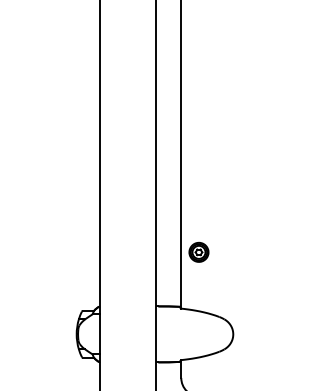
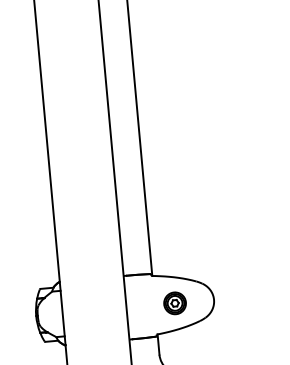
part: (198, 251) -> (174, 302), moved

